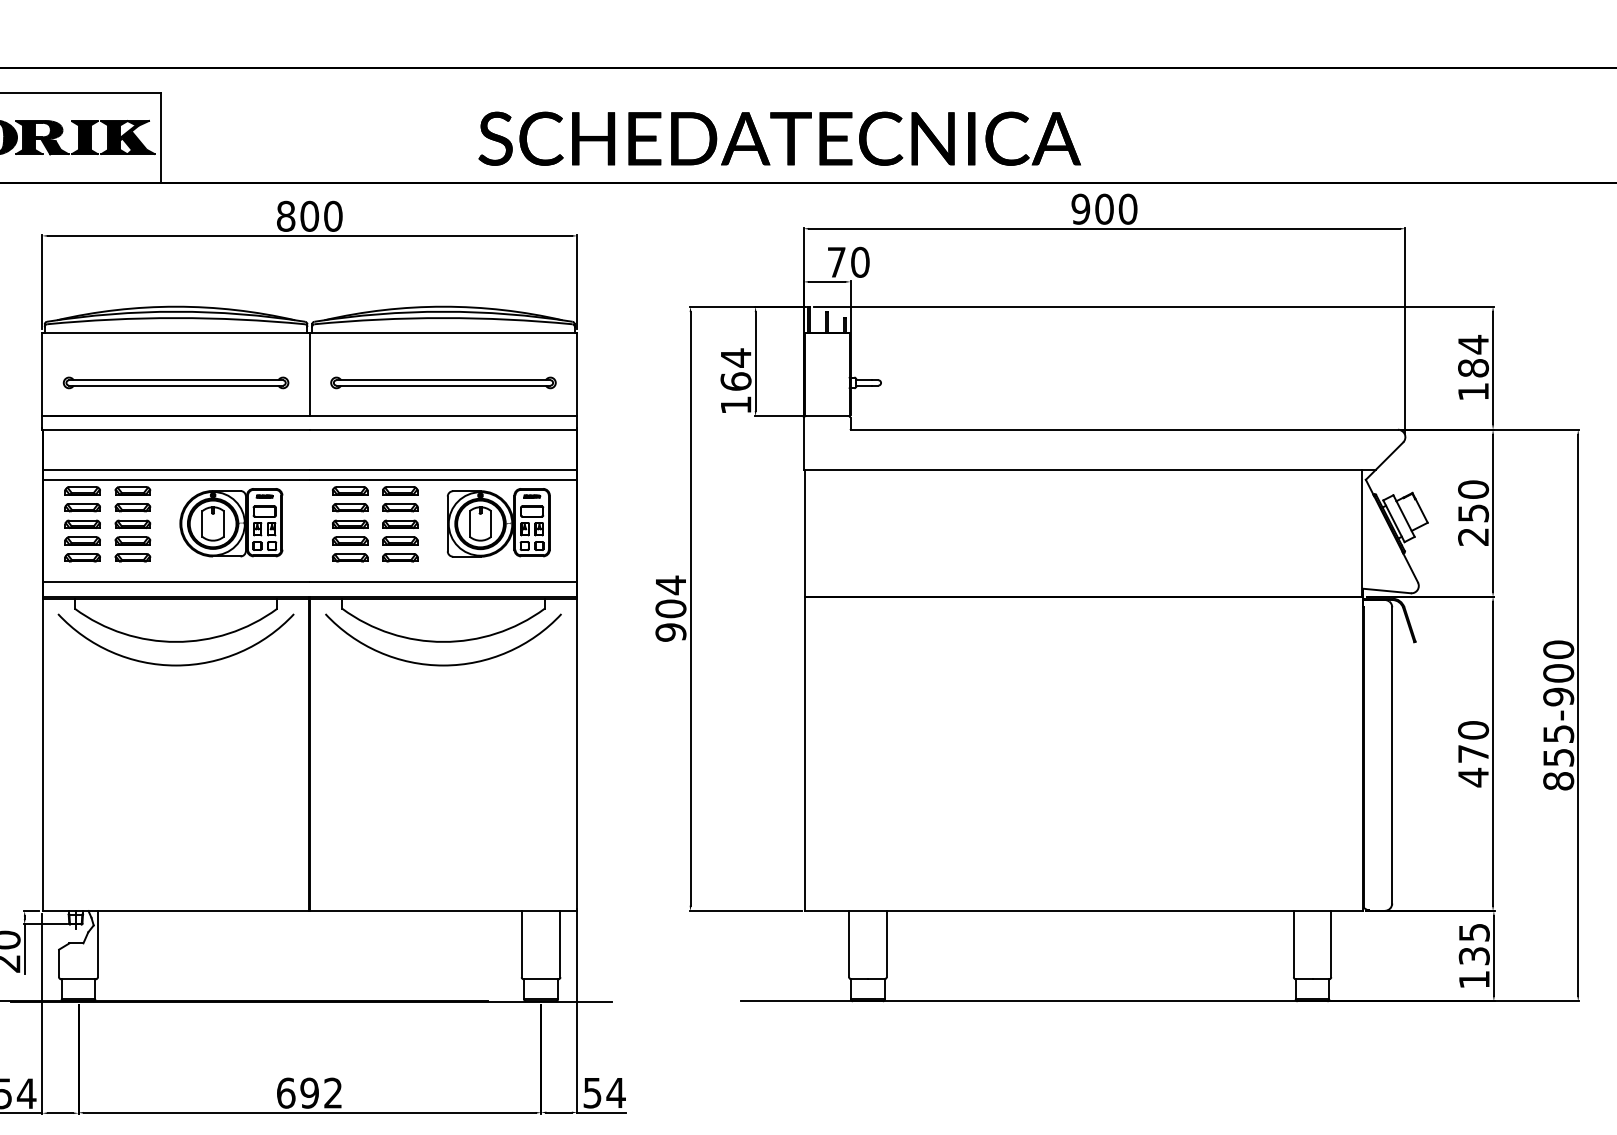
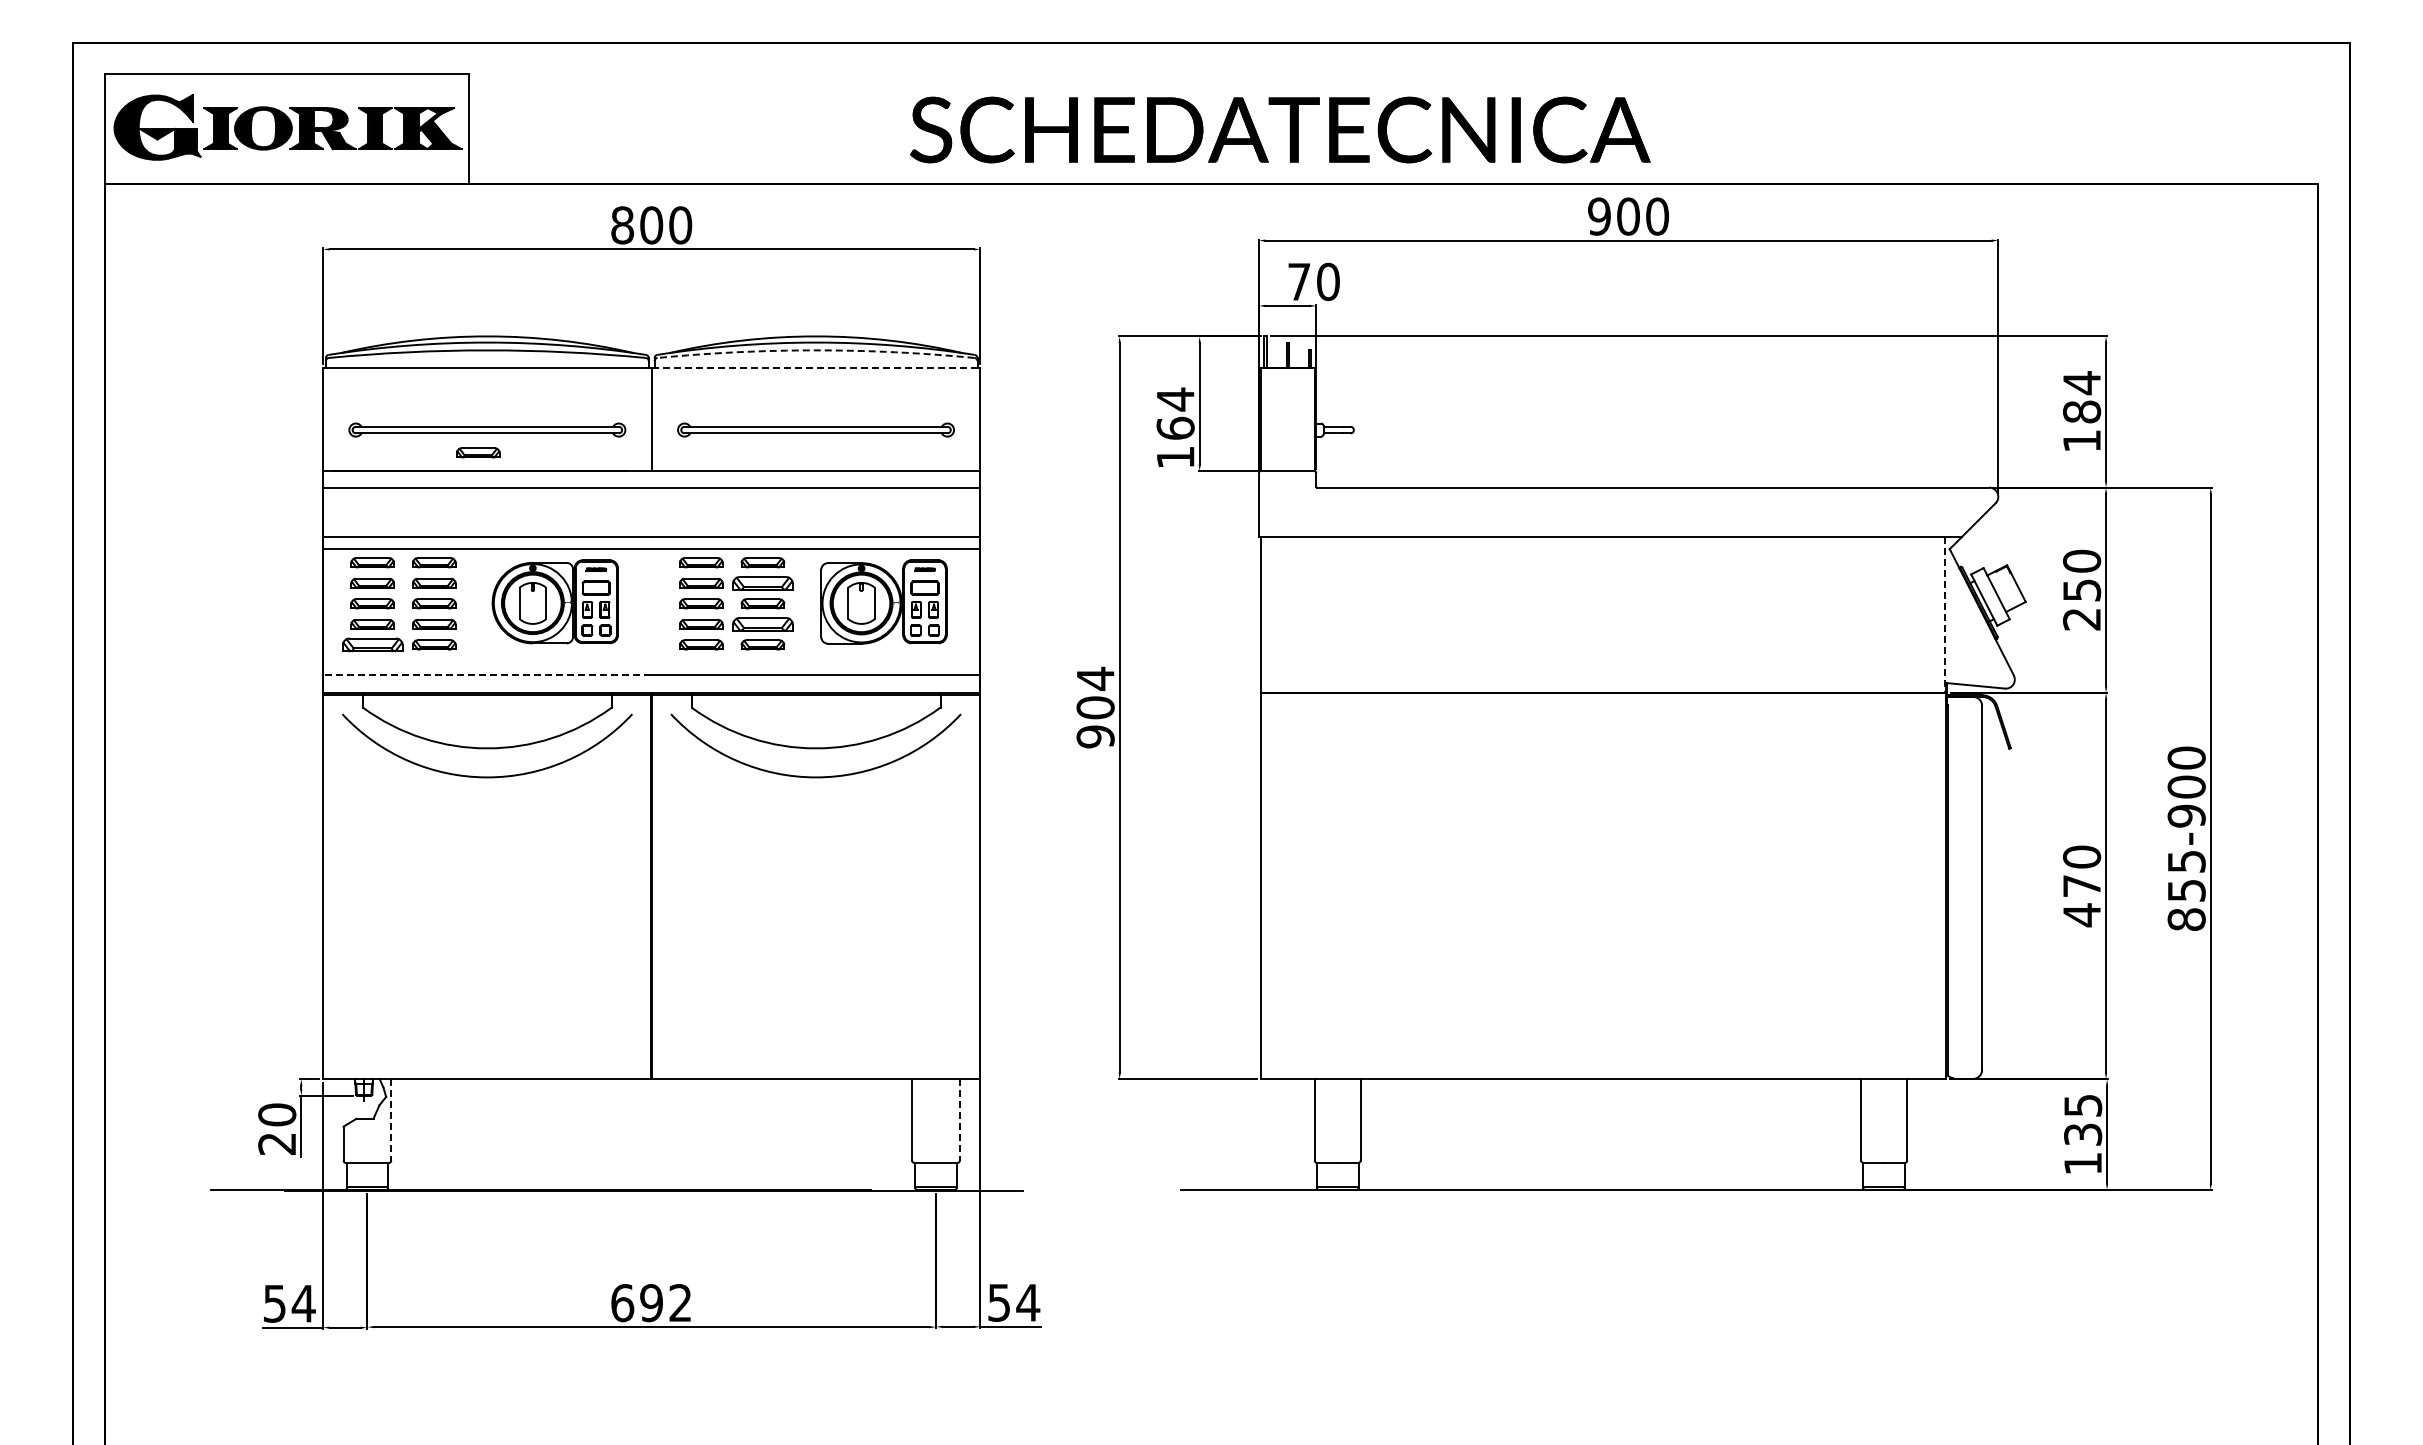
text: (779, 138) -> (1280, 129), moved
arc: (443, 318) -> (816, 350), solid -> dashed
line: (443, 332) -> (815, 368), solid -> dashed
part: (168, 401) -> (478, 452), added
part: (399, 506) -> (762, 582), size x1.4
line: (1361, 533) -> (1944, 615), solid -> dashed
part: (399, 541) -> (762, 624), size x1.4
part: (82, 557) -> (372, 644), size x1.4
line: (176, 582) -> (487, 675), solid -> dashed
line: (98, 943) -> (391, 1119), solid -> dashed
line: (560, 943) -> (959, 1119), solid -> dashed

